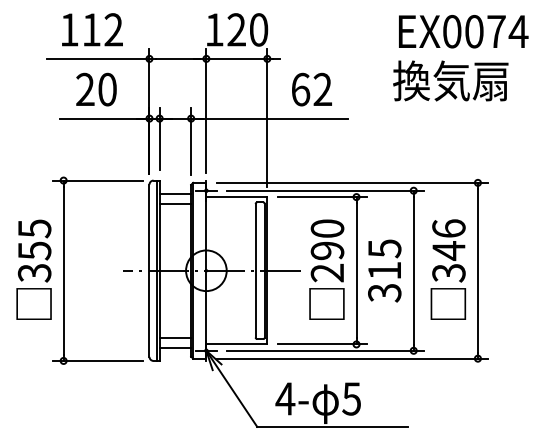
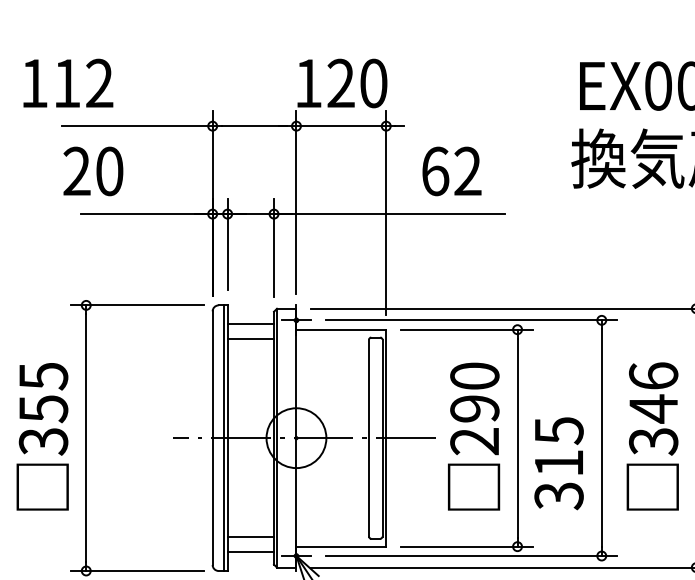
text: (92, 29) -> (68, 82), moved
text: (96, 89) -> (93, 171), moved
text: (384, 270) -> (558, 462), moved

